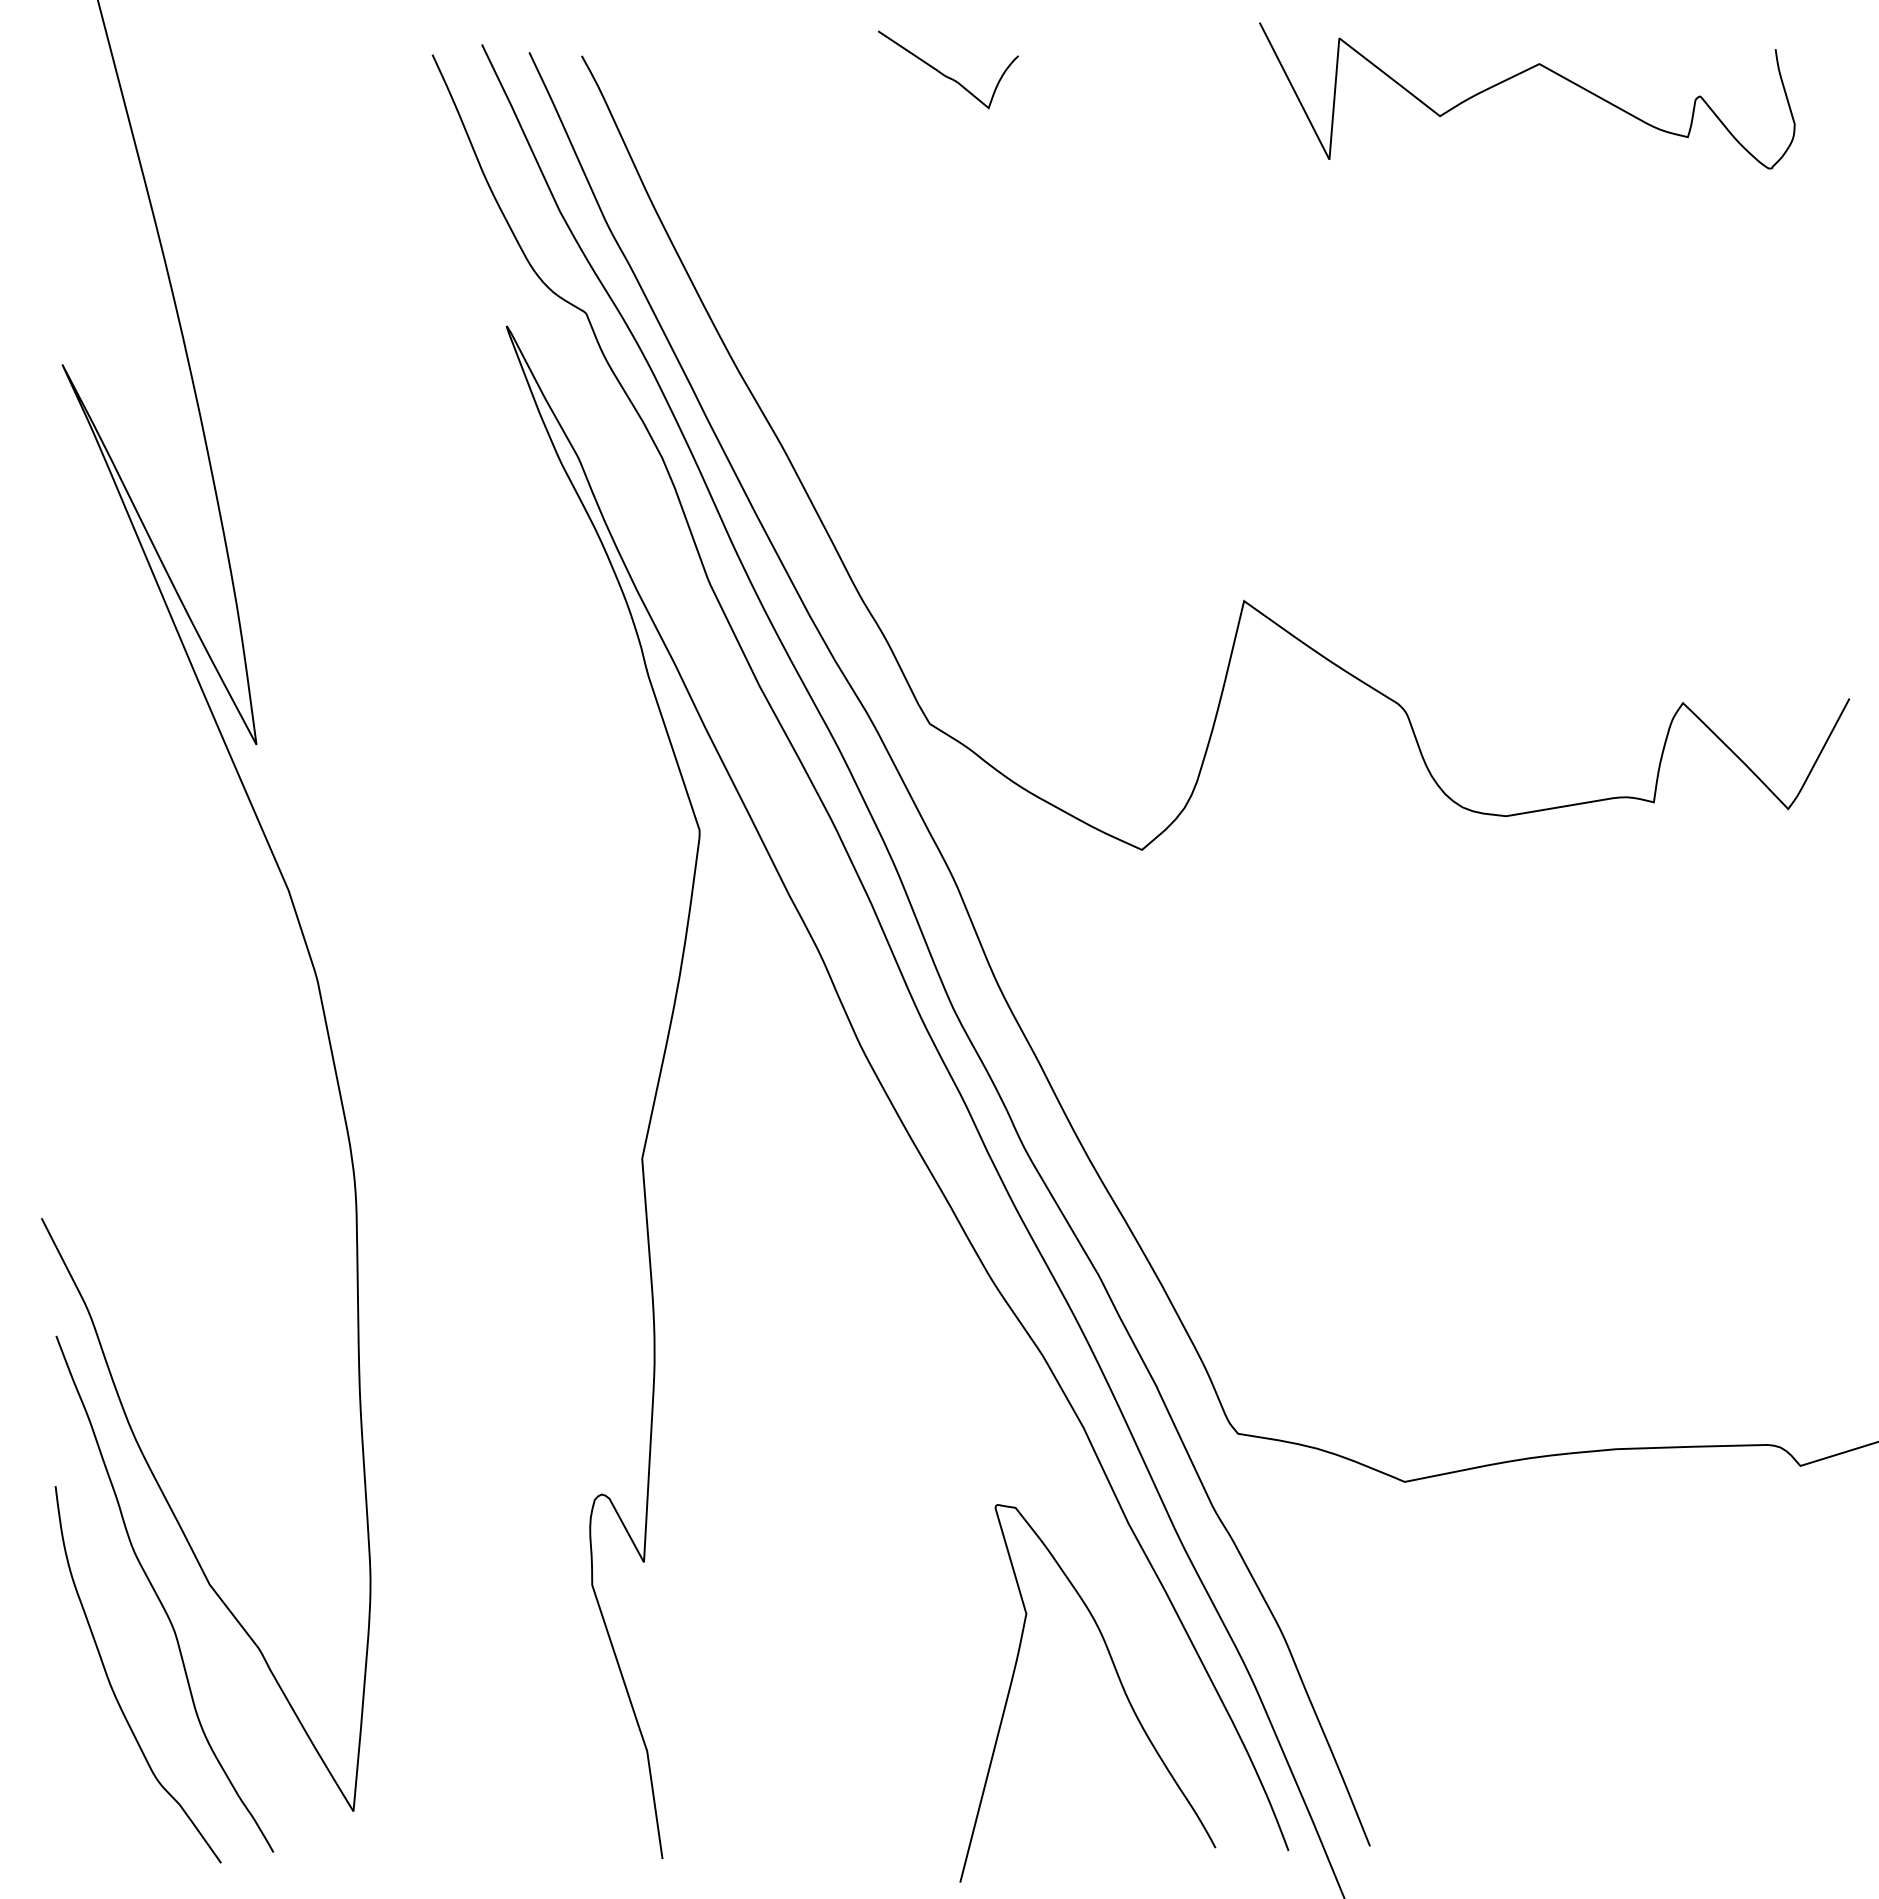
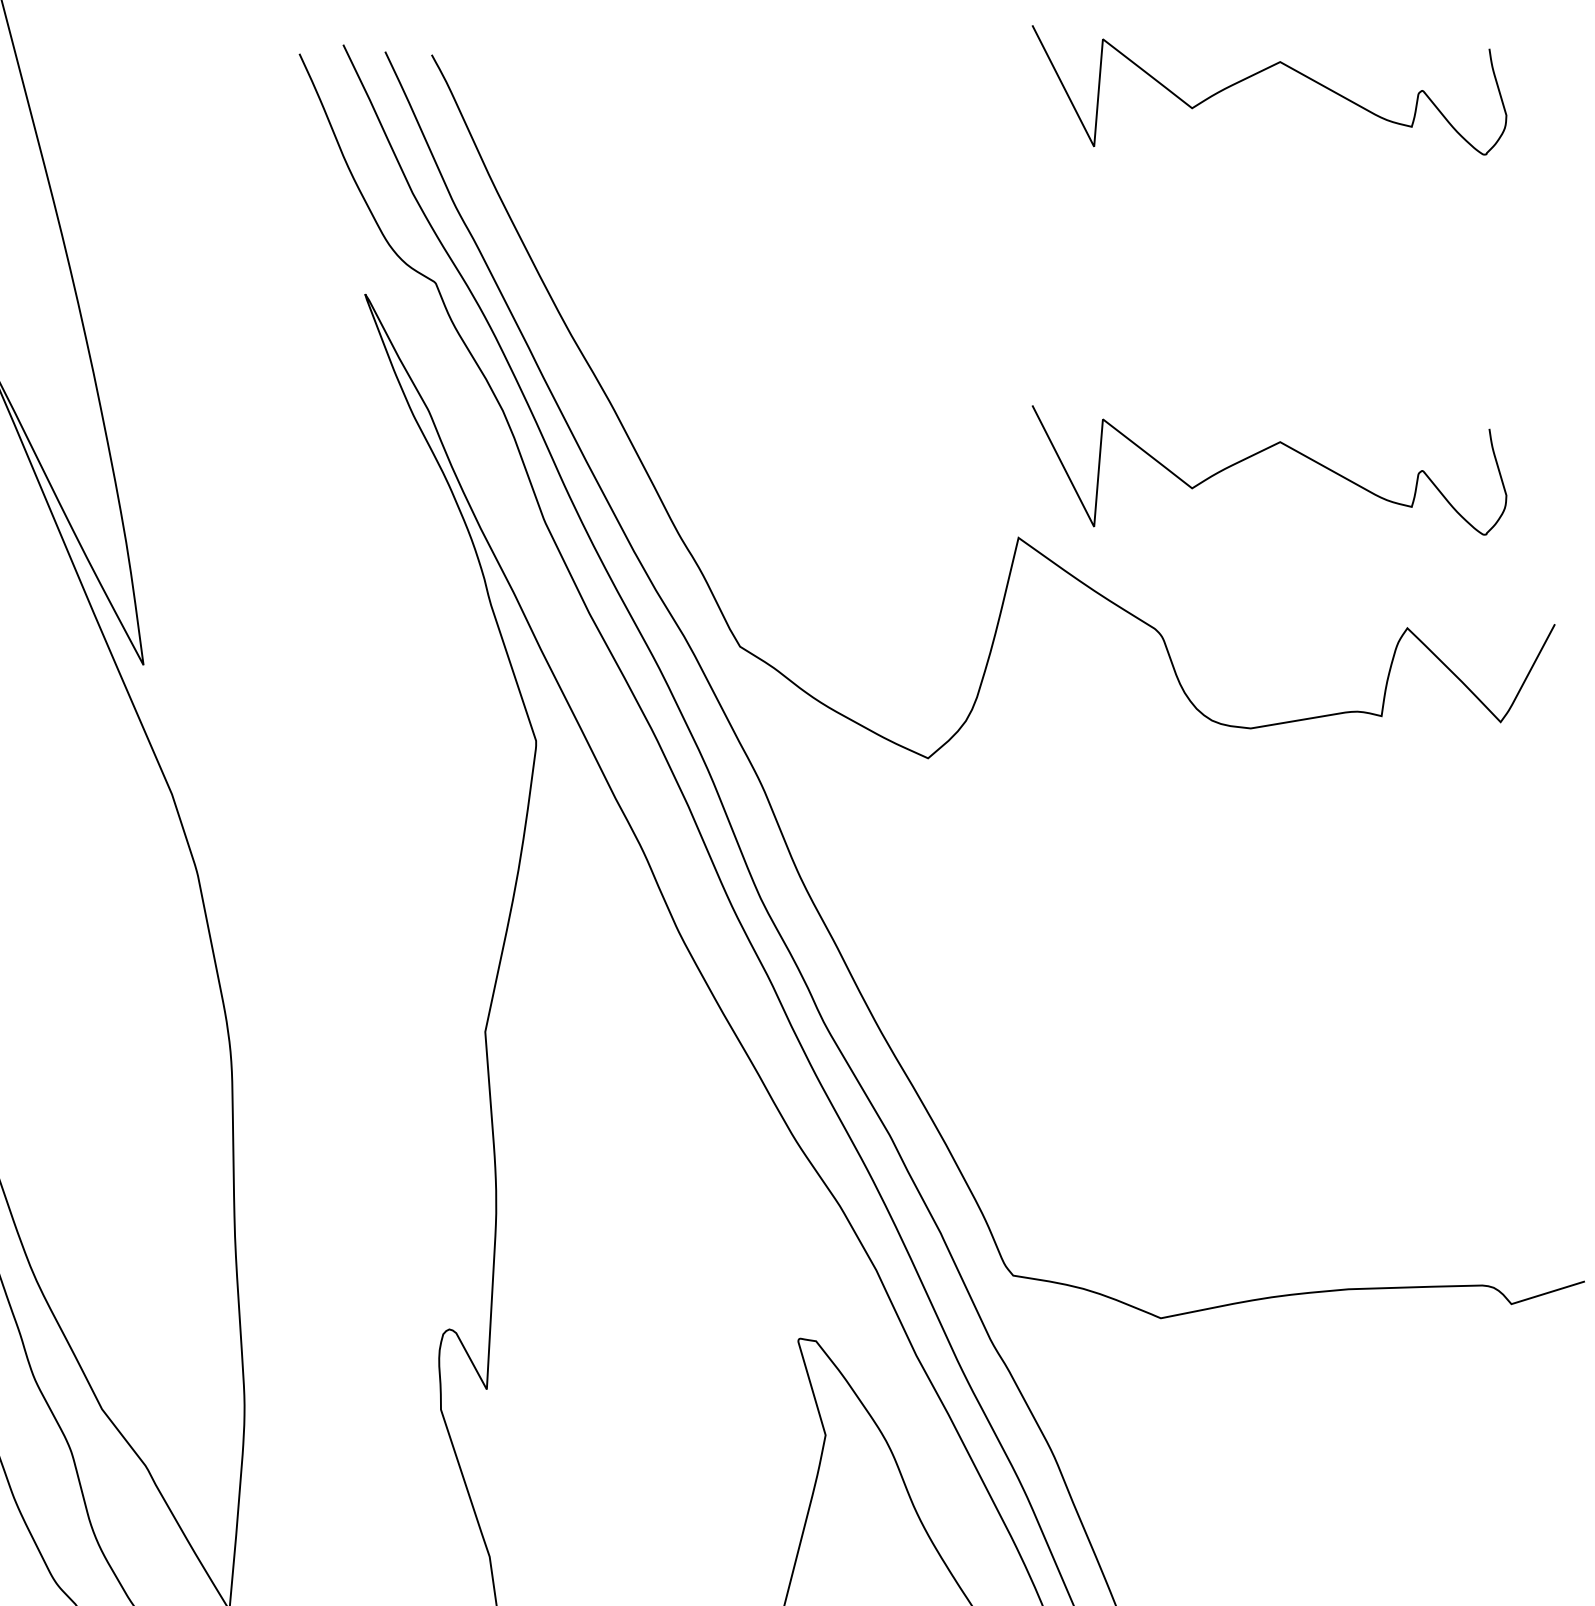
curve: (946, 75) -> (754, 72), removed
curve: (1518, 504) -> (1261, 452), added

